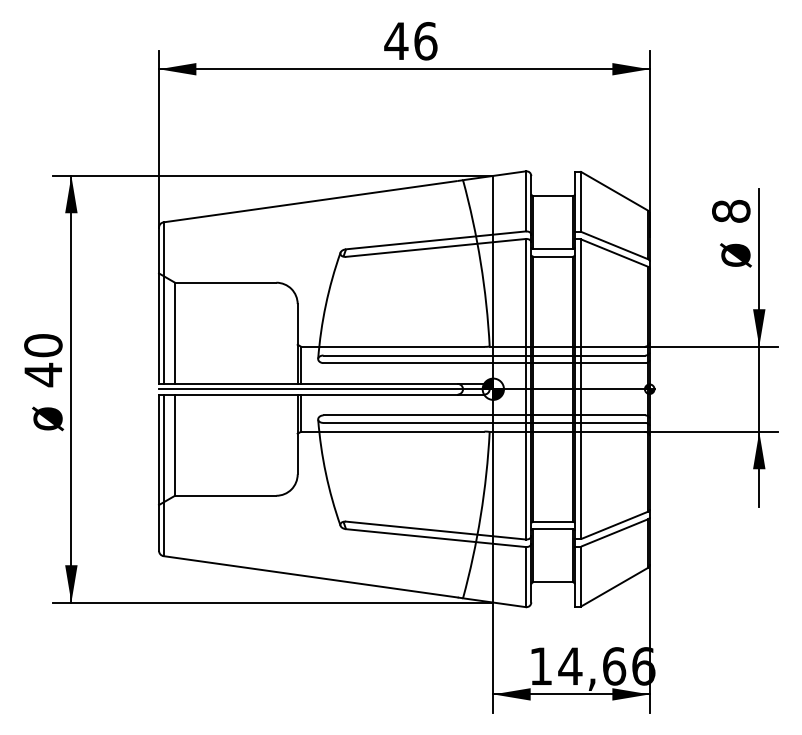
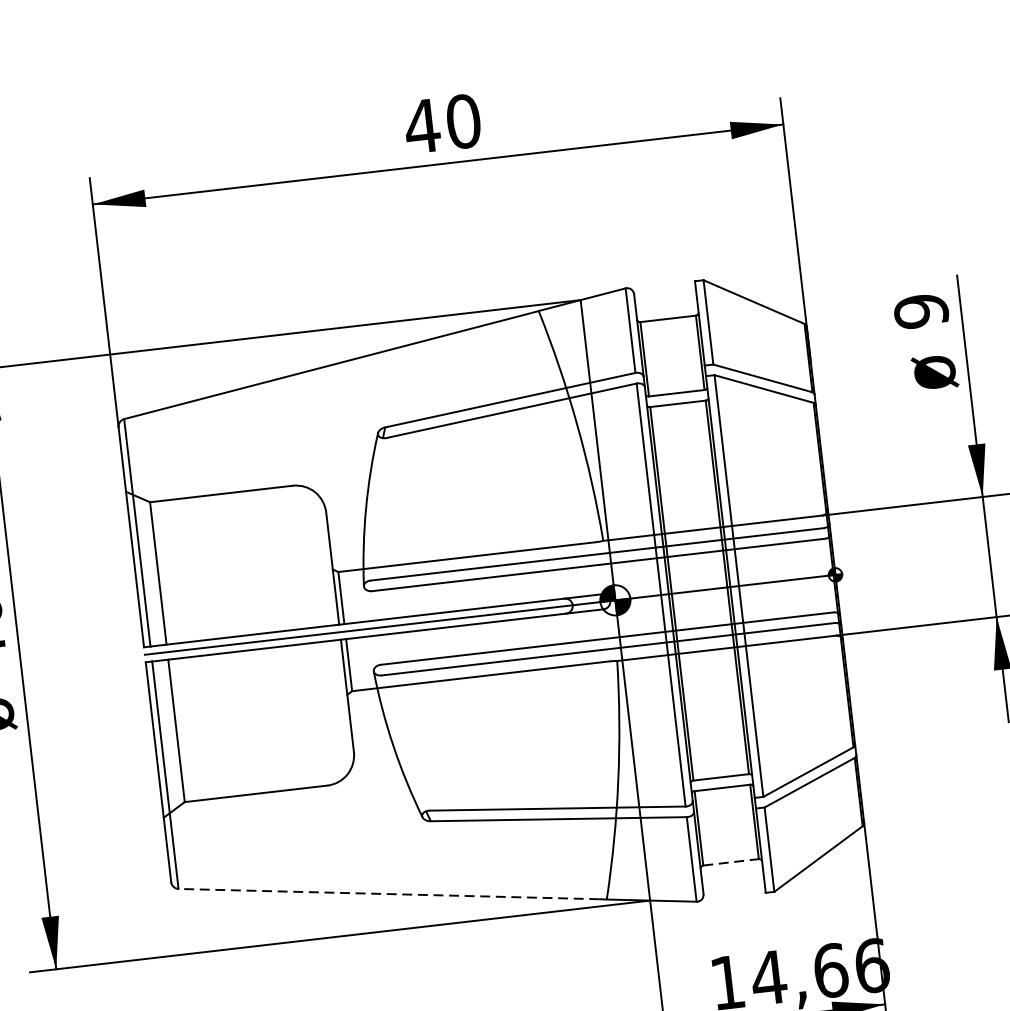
text: (425, 41) -> (463, 121), 46 -> 40
text: (731, 211) -> (921, 311), 8 -> 9
line: (310, 576) -> (388, 893), solid -> dashed
line: (553, 582) -> (731, 862), solid -> dashed

